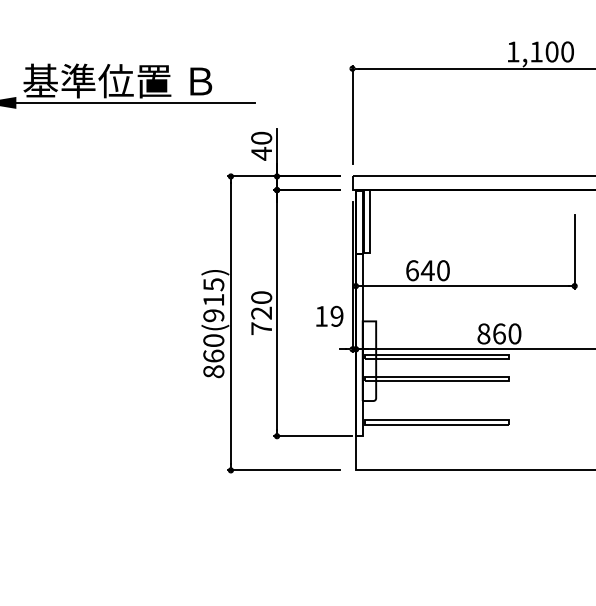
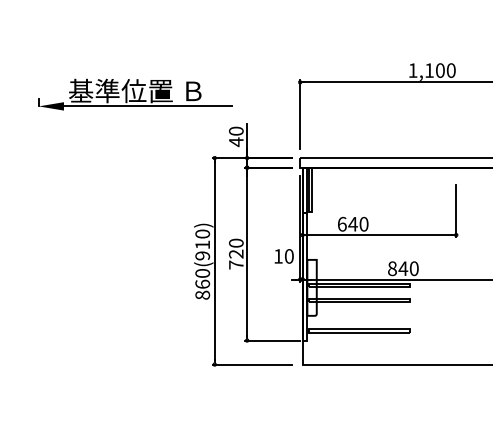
text: (213, 283) -> (202, 233), 860(915) -> 860(910)
text: (335, 316) -> (288, 256), 19 -> 10
text: (499, 333) -> (403, 268), 860 -> 840

